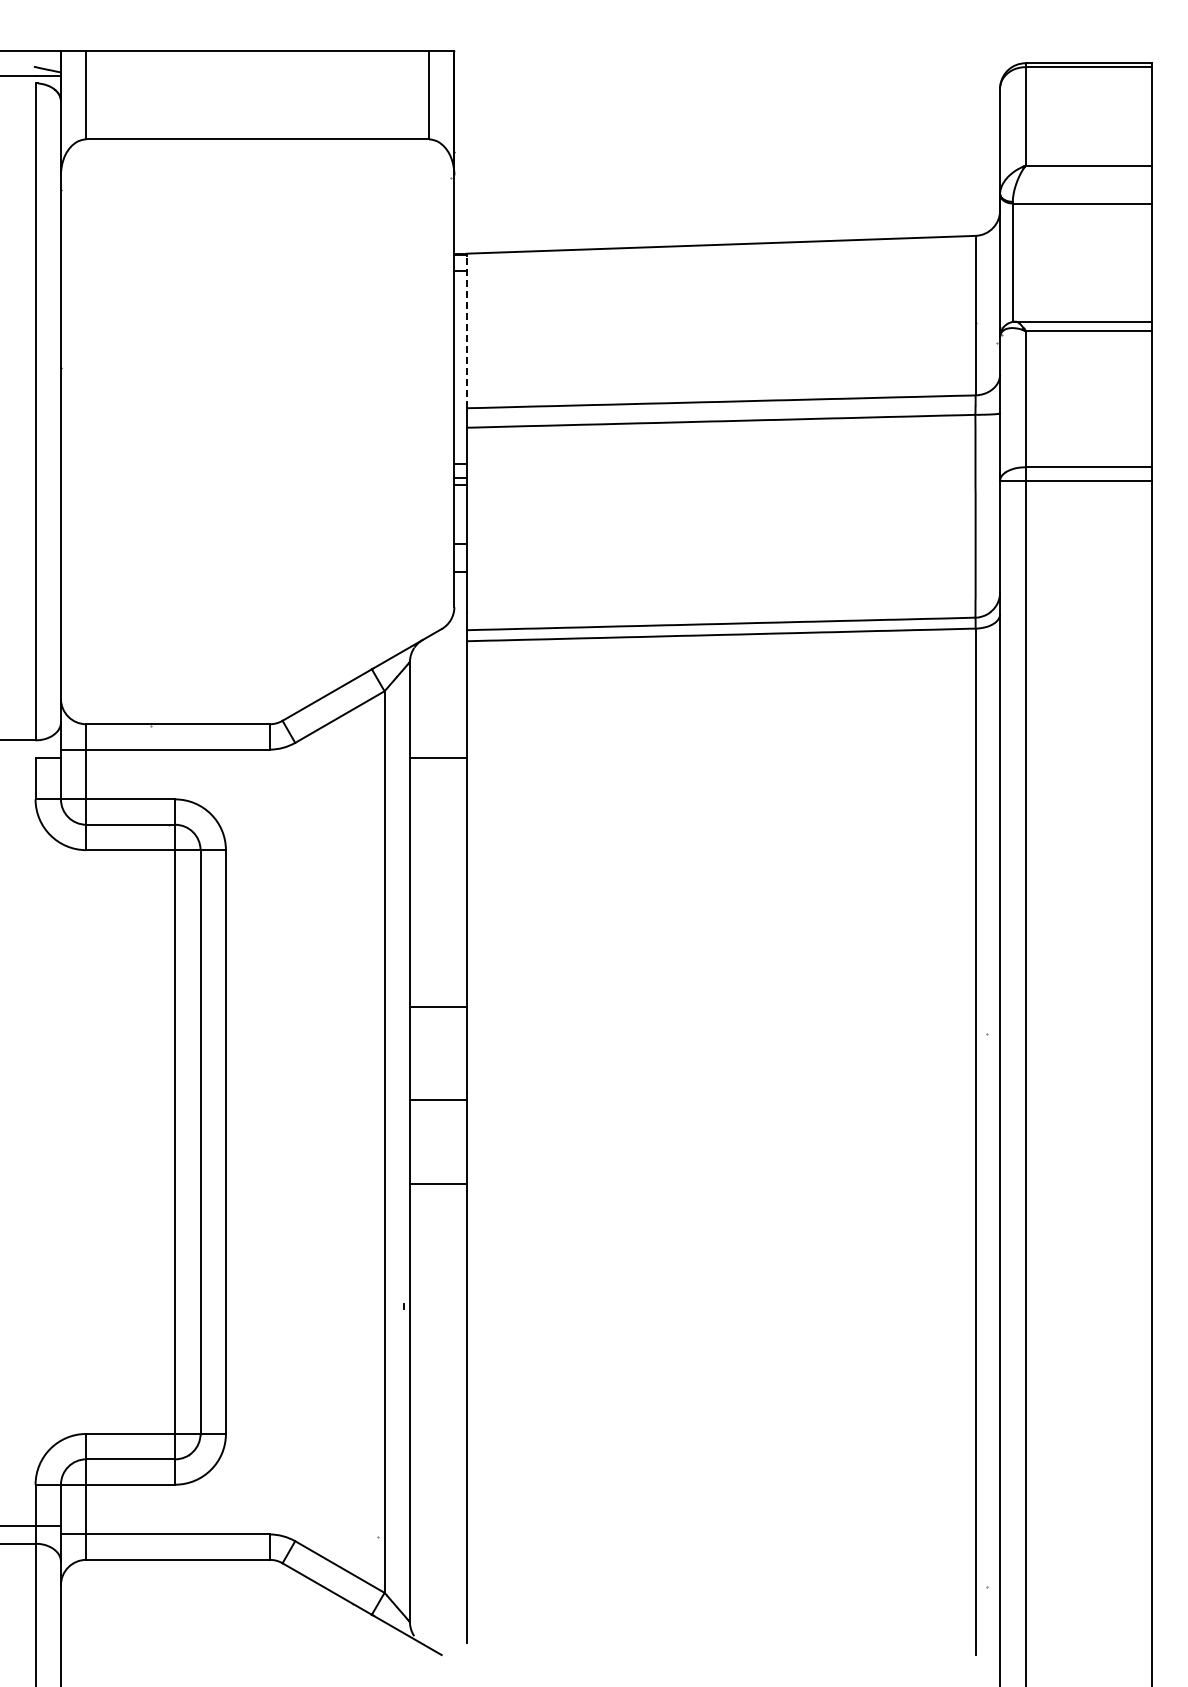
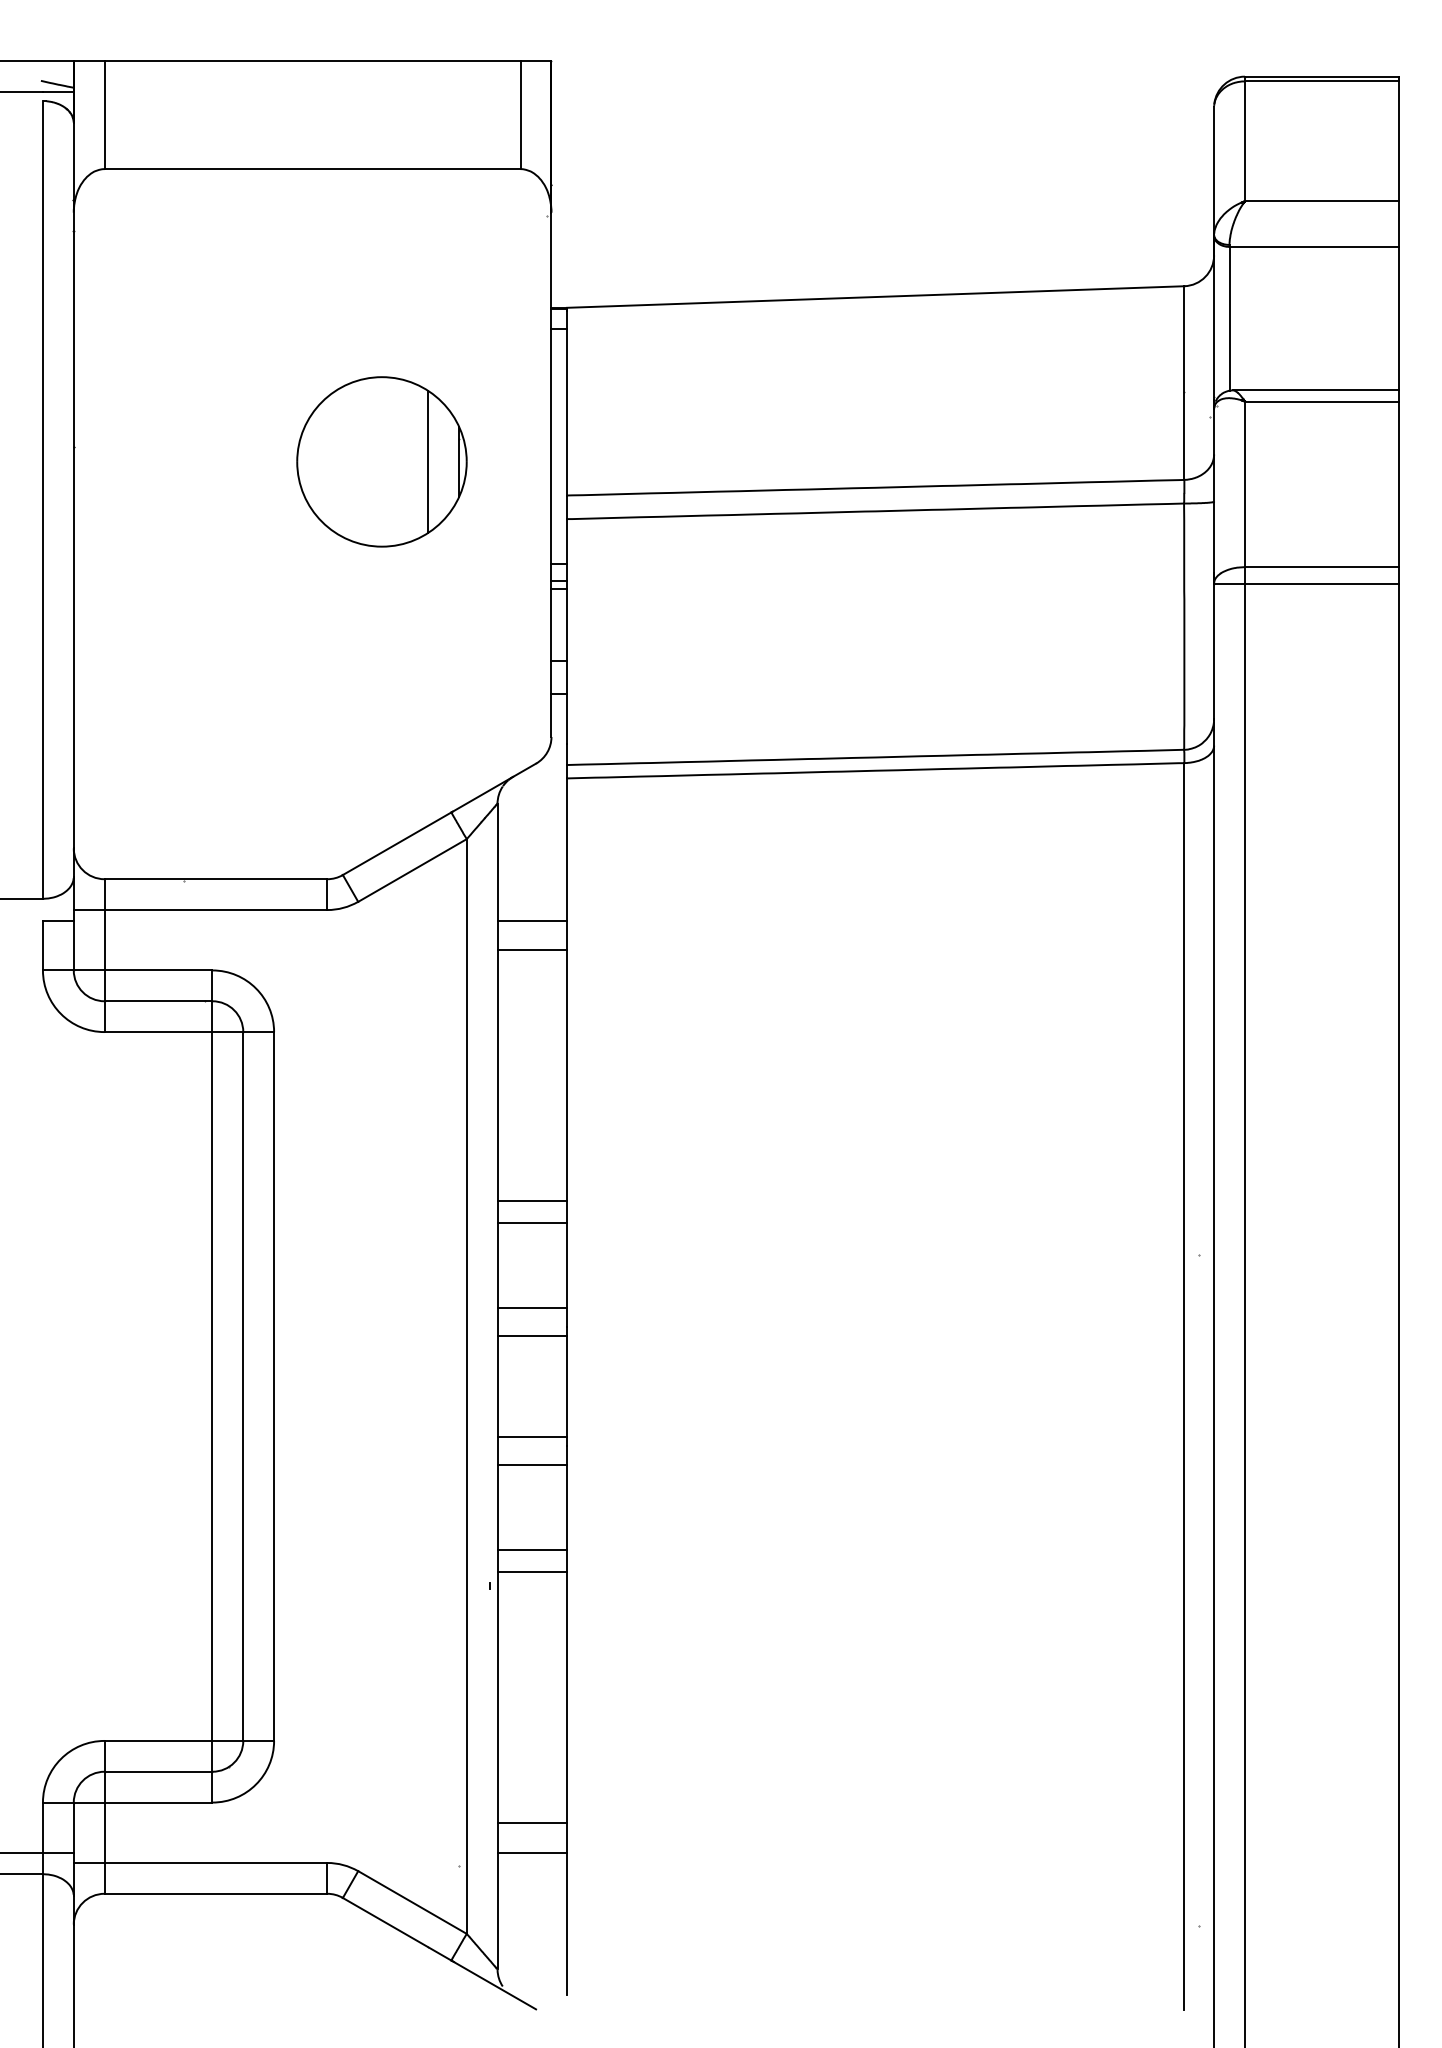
line: (467, 331) -> (567, 402), dashed -> solid
part: (314, 380) -> (381, 461), added
line: (438, 782) -> (532, 949), added
line: (438, 989) -> (532, 1201), added
line: (438, 1077) -> (532, 1308), added
line: (438, 1206) -> (532, 1464), added
line: (438, 1276) -> (532, 1549), added
line: (438, 1294) -> (532, 1571), added
line: (438, 1501) -> (532, 1822), added
line: (438, 1525) -> (532, 1852), added

